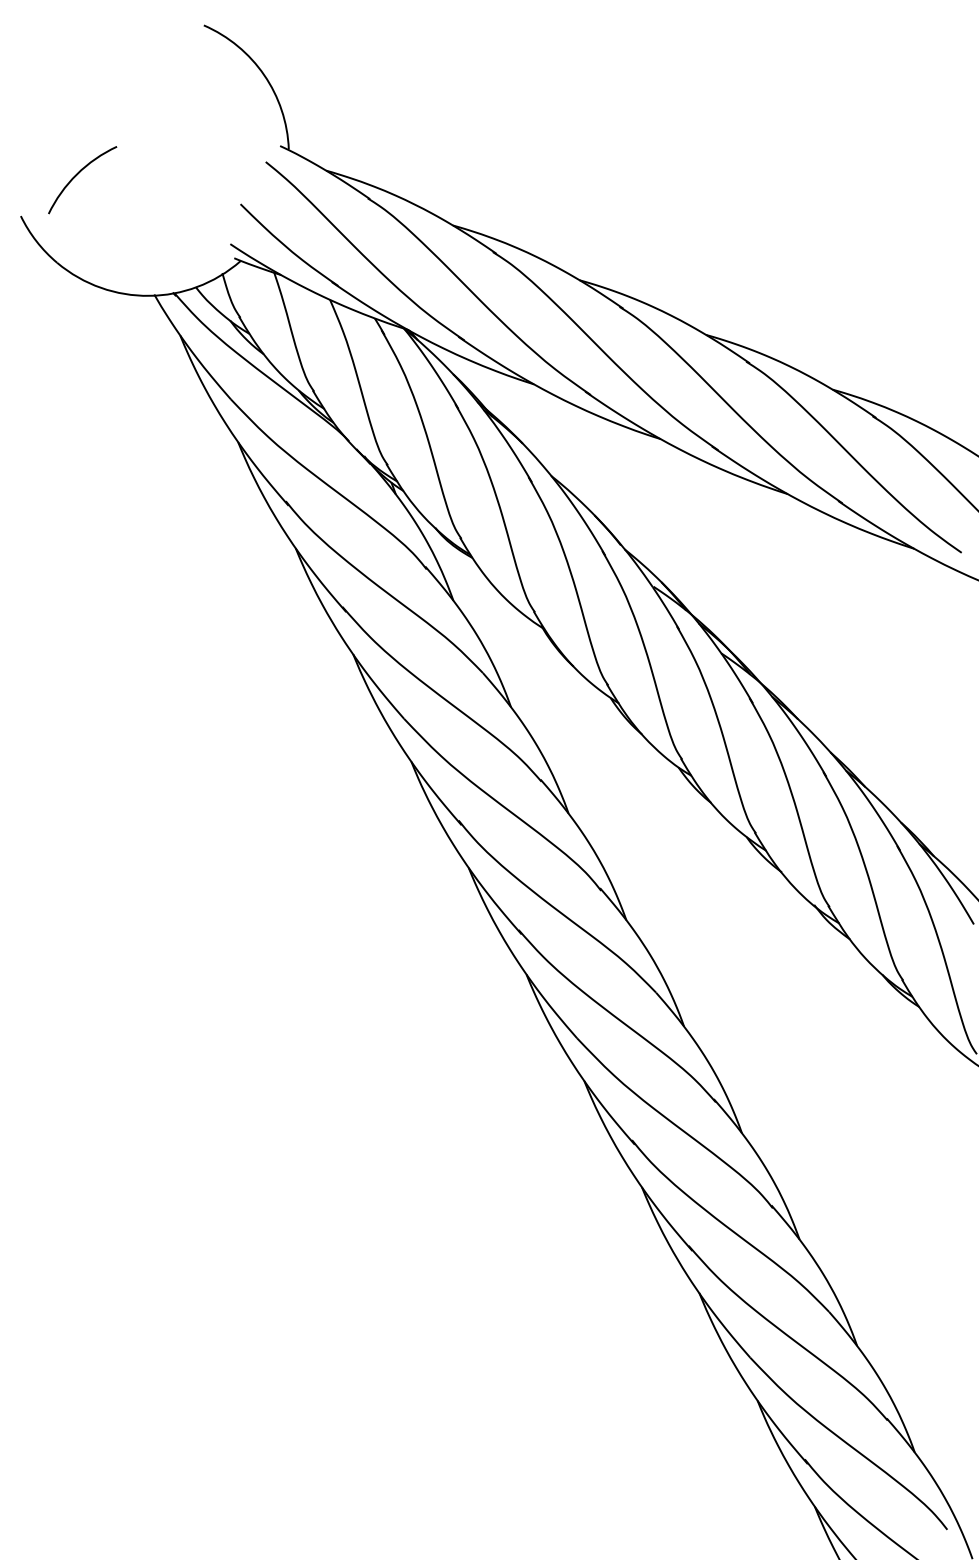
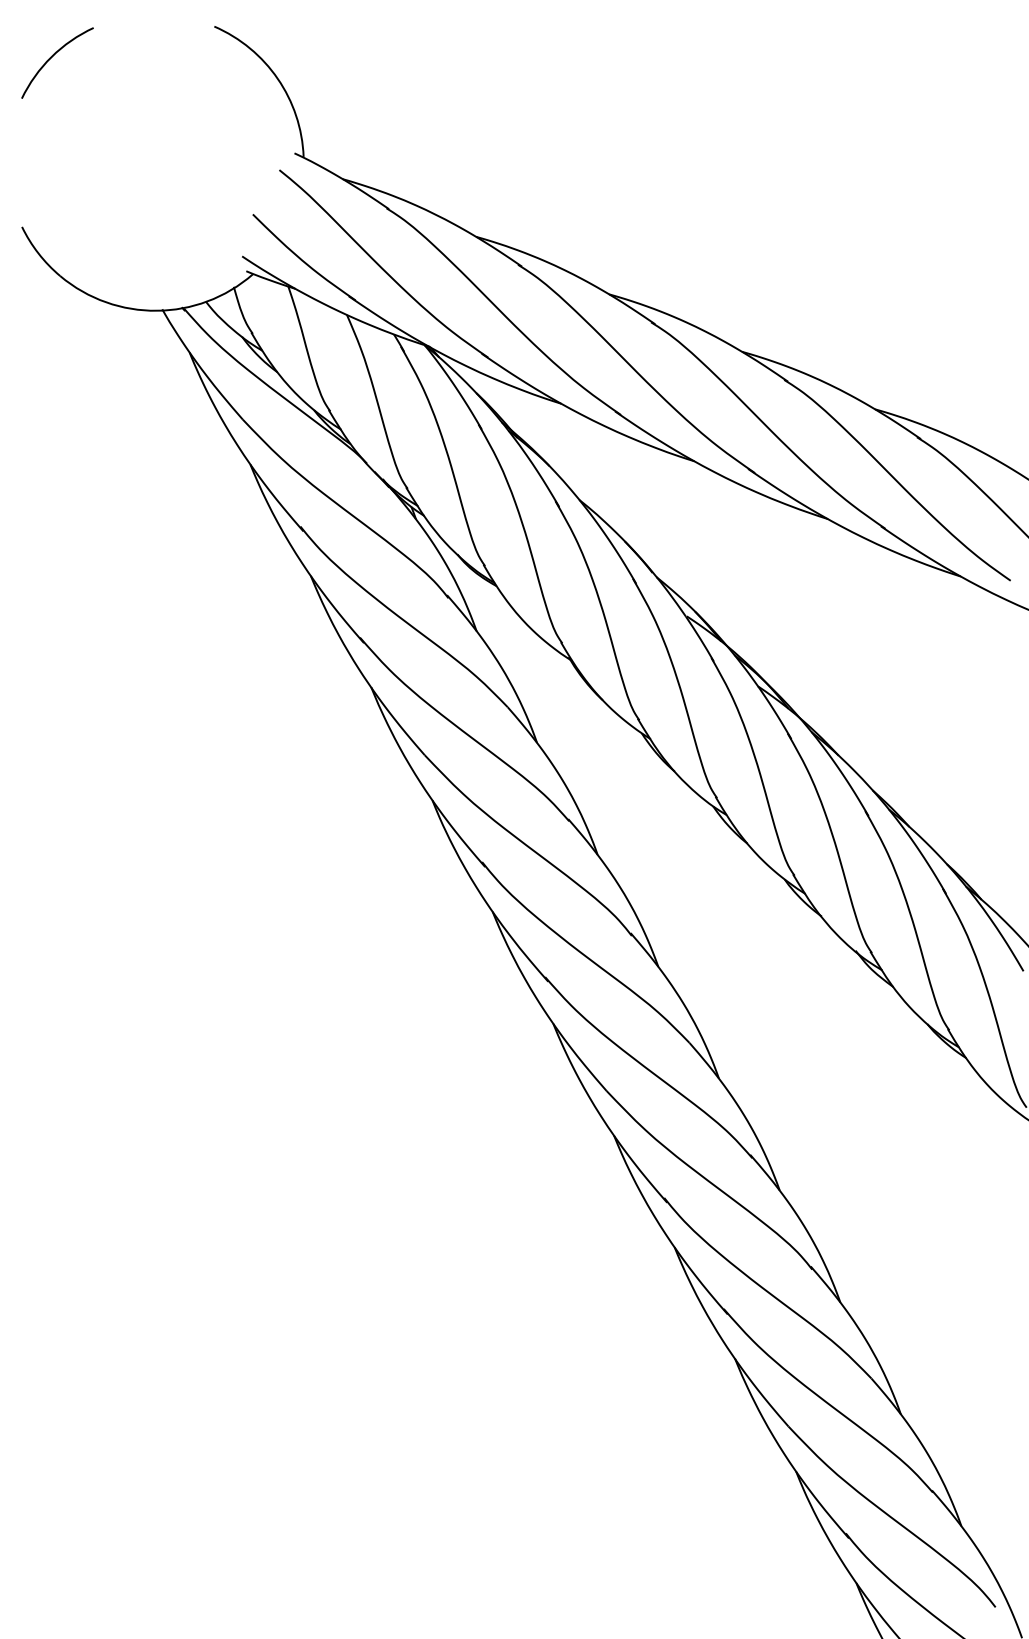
arc: (77, 175) -> (52, 58), moved

